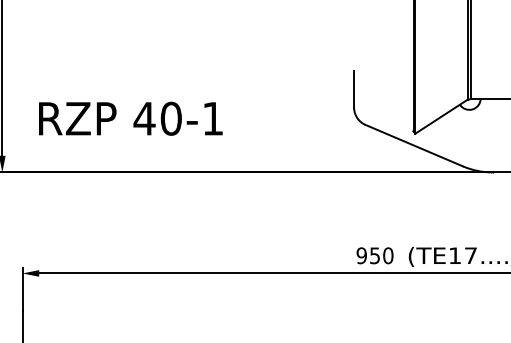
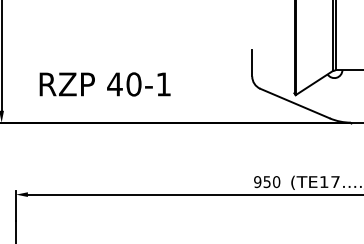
text: (129, 118) -> (104, 84), moved

